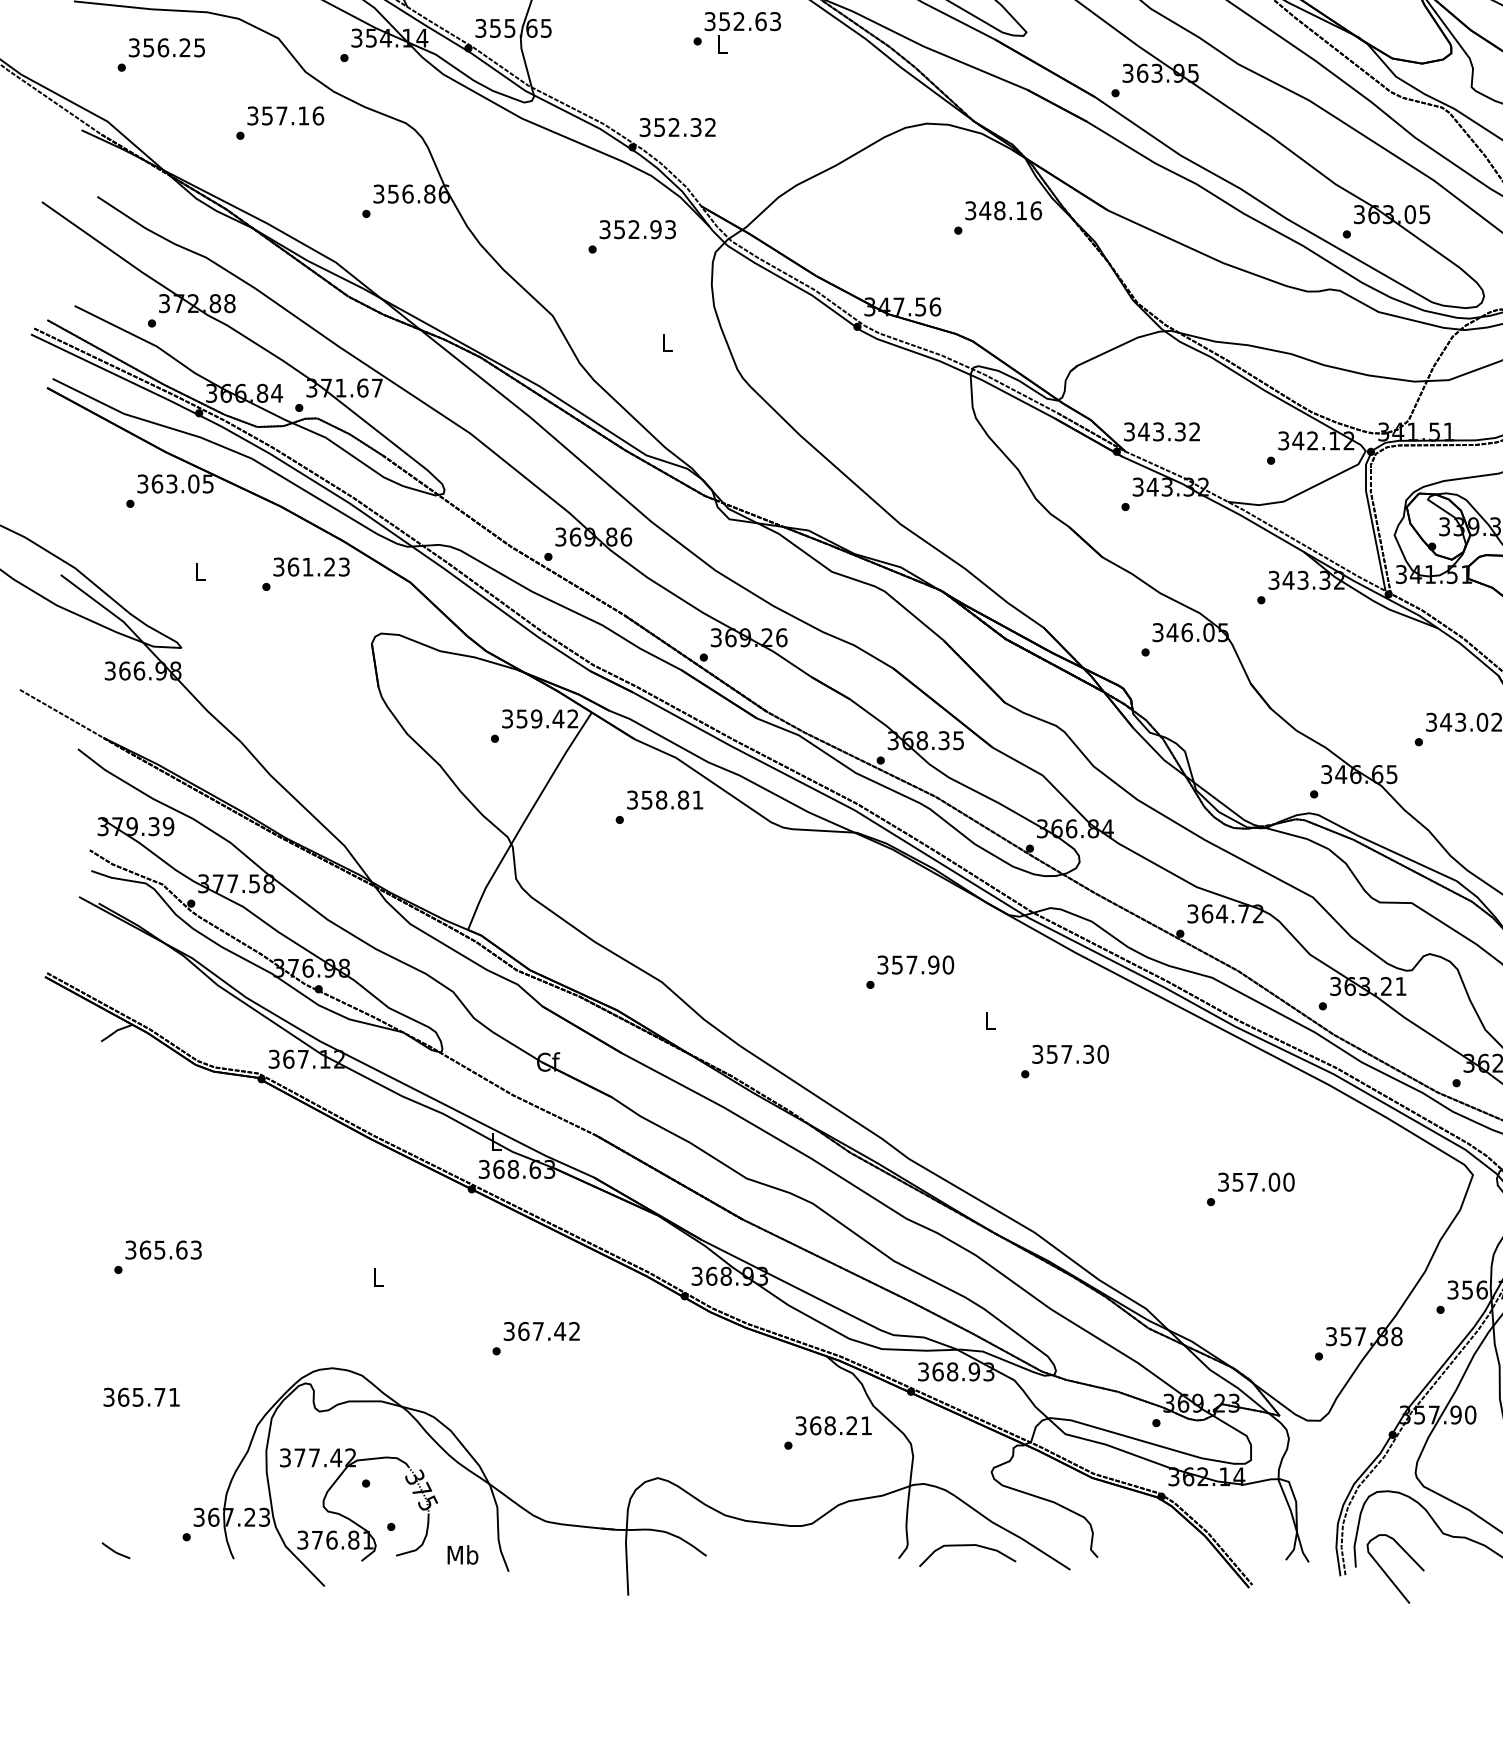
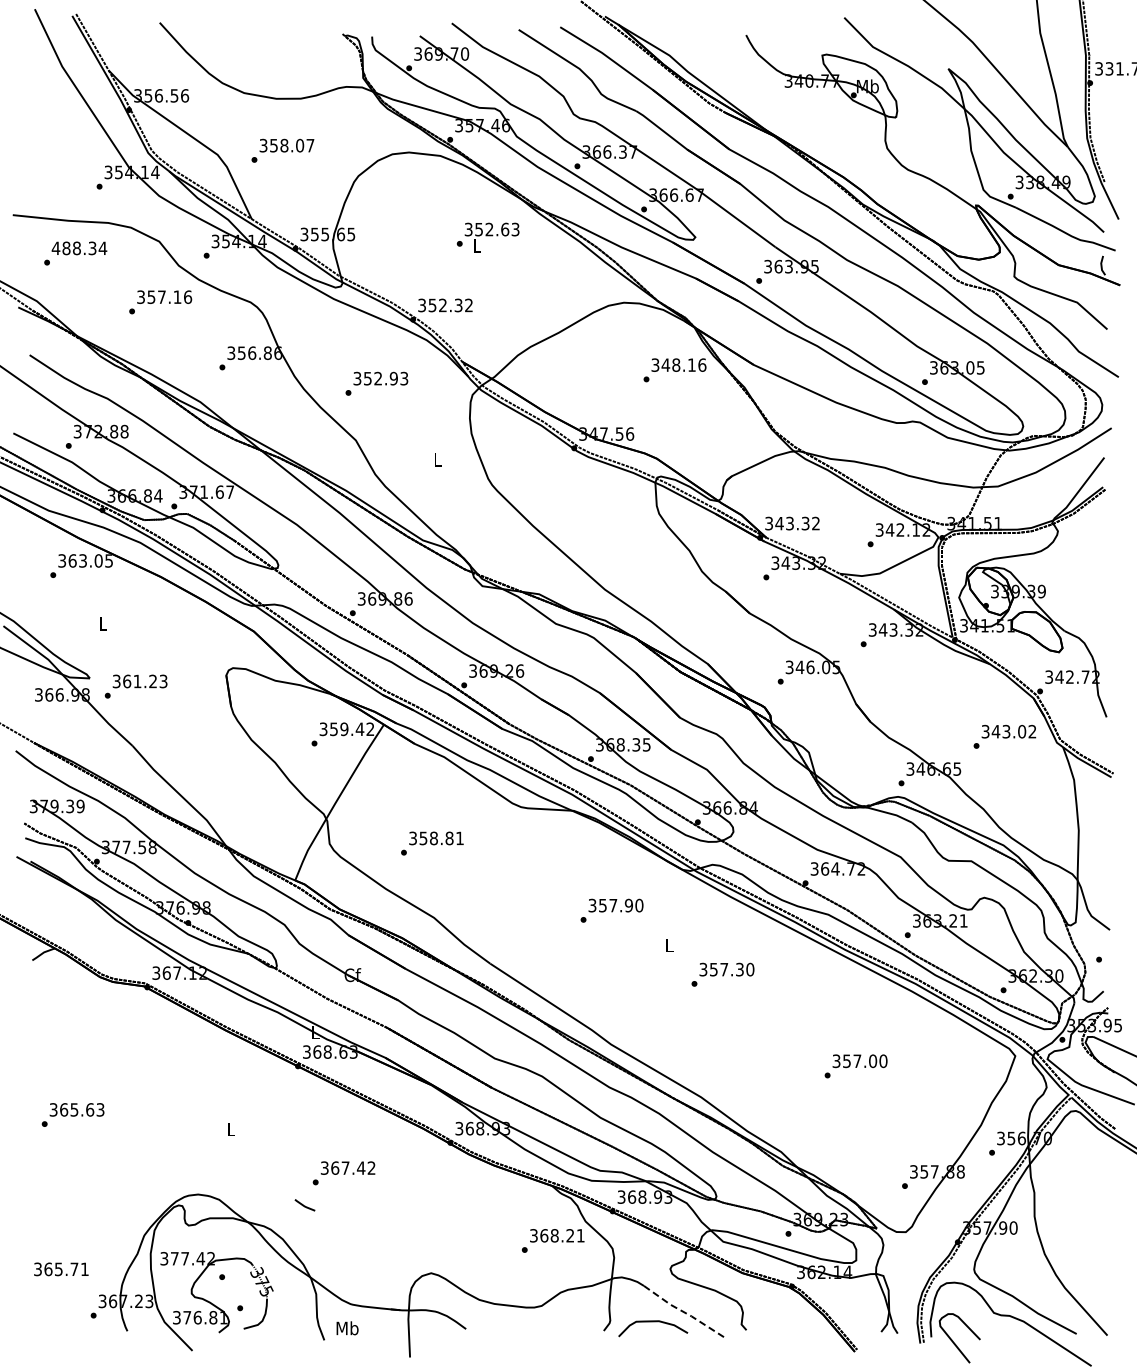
text: (166, 47) -> (79, 248), 356.25 -> 488.34
text: (631, 236) -> (376, 383), moved
text: (305, 574) -> (135, 686), moved
text: (659, 807) -> (432, 843), moved
text: (141, 1397) -> (61, 1269), moved
line: (1012, 1534) -> (685, 1313), solid -> dashed
line: (115, 1551) -> (304, 1205), moved
text: (462, 1555) -> (347, 1328), moved

